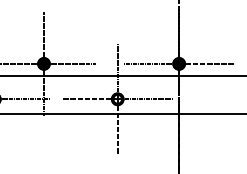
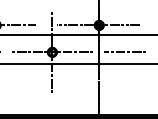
line: (212, 99) -> (124, 52), added

